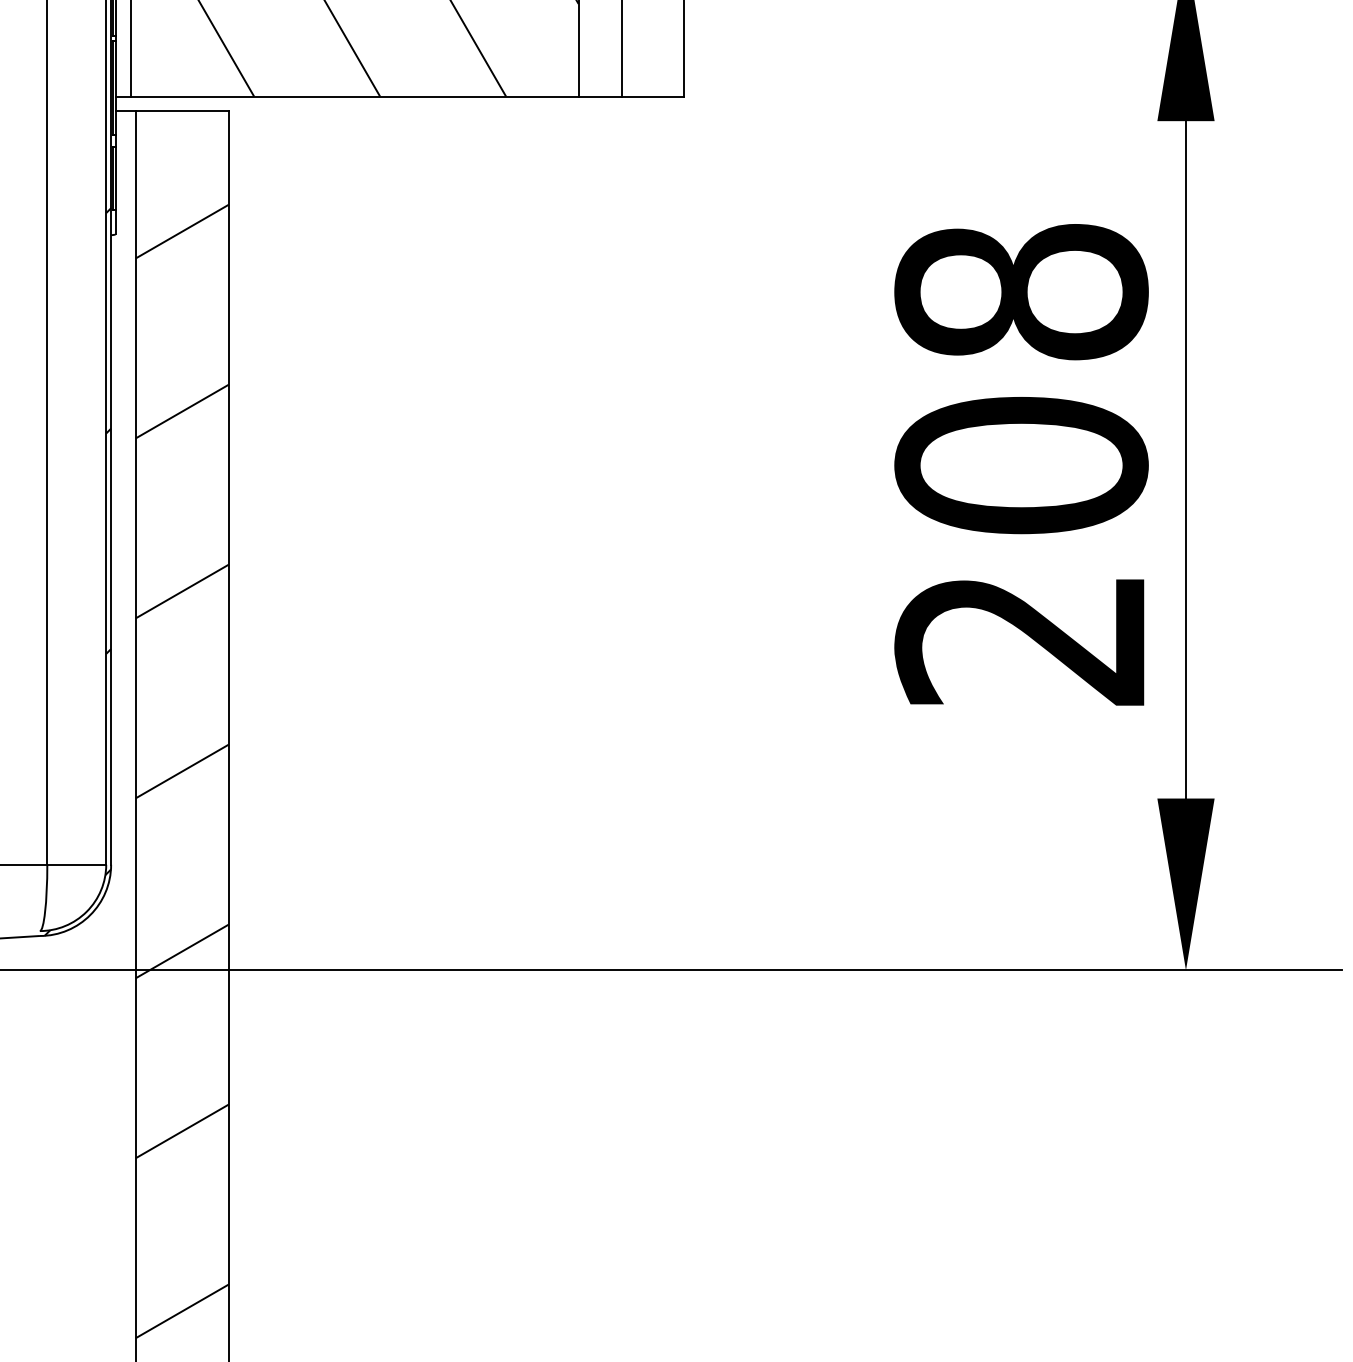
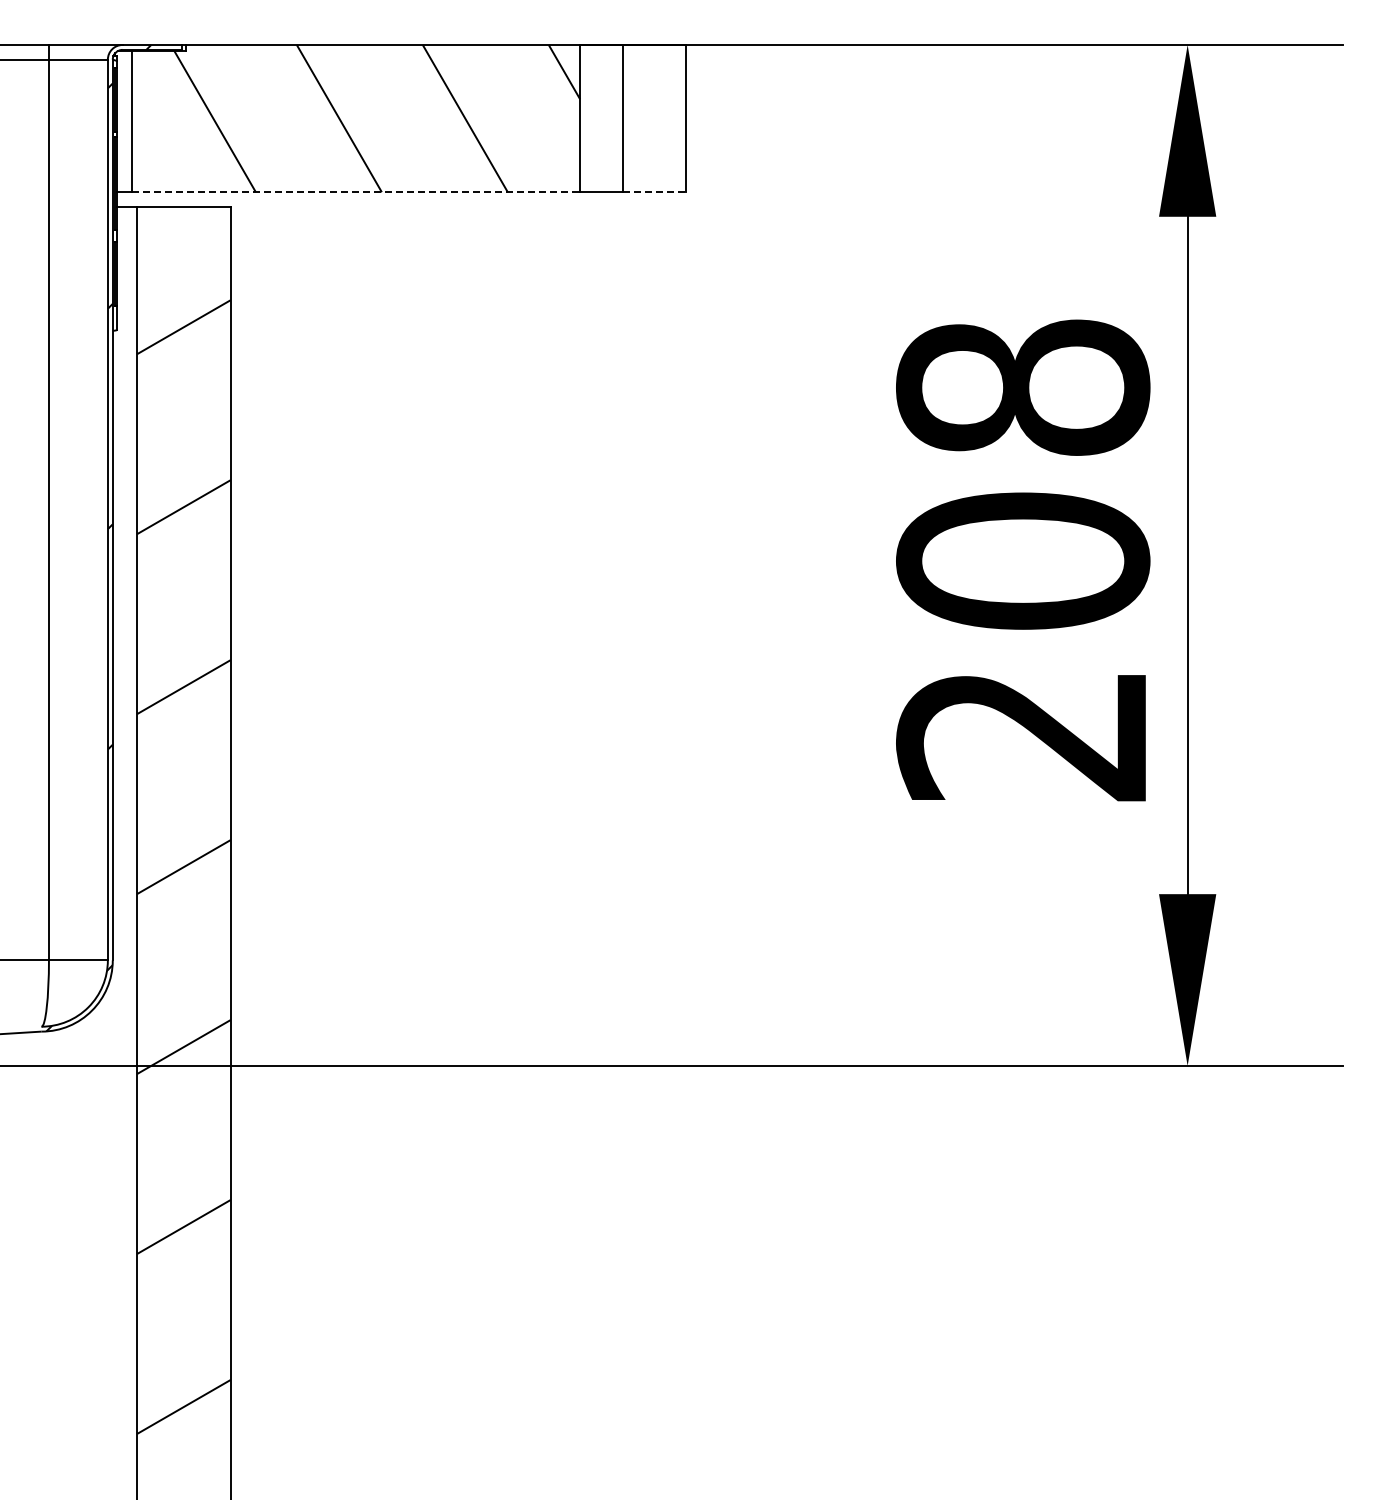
line: (354, 96) -> (356, 192), solid -> dashed
line: (652, 96) -> (654, 192), solid -> dashed

